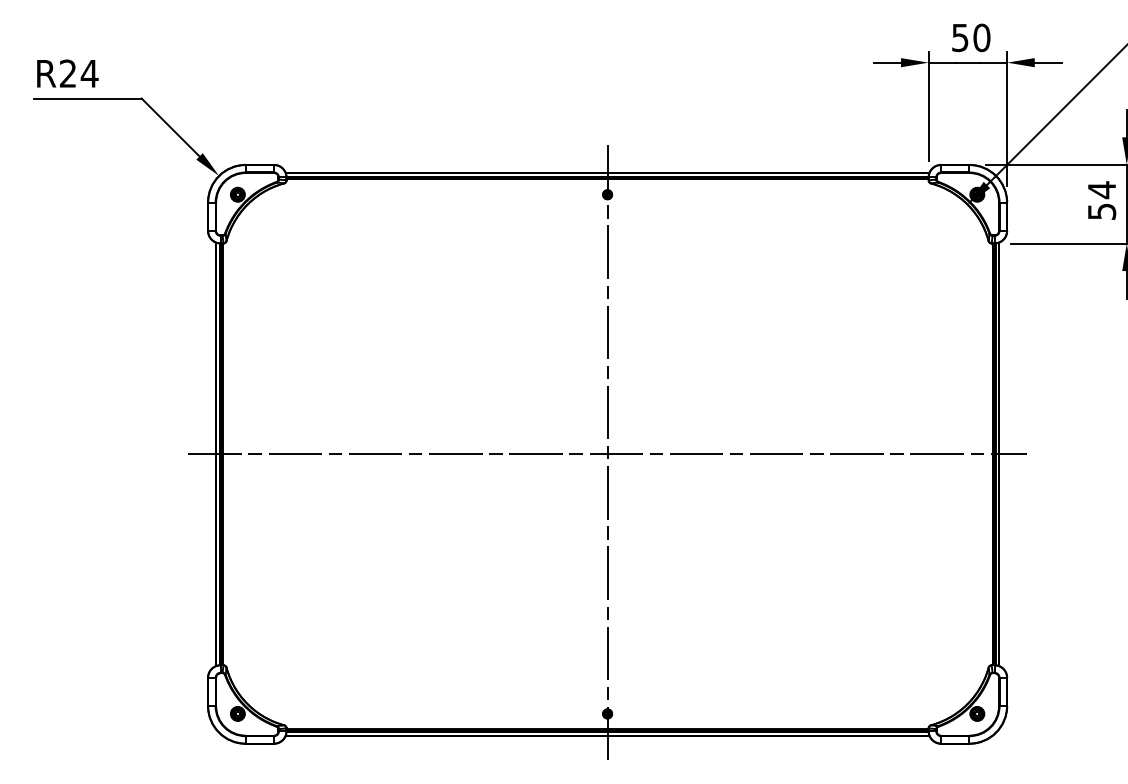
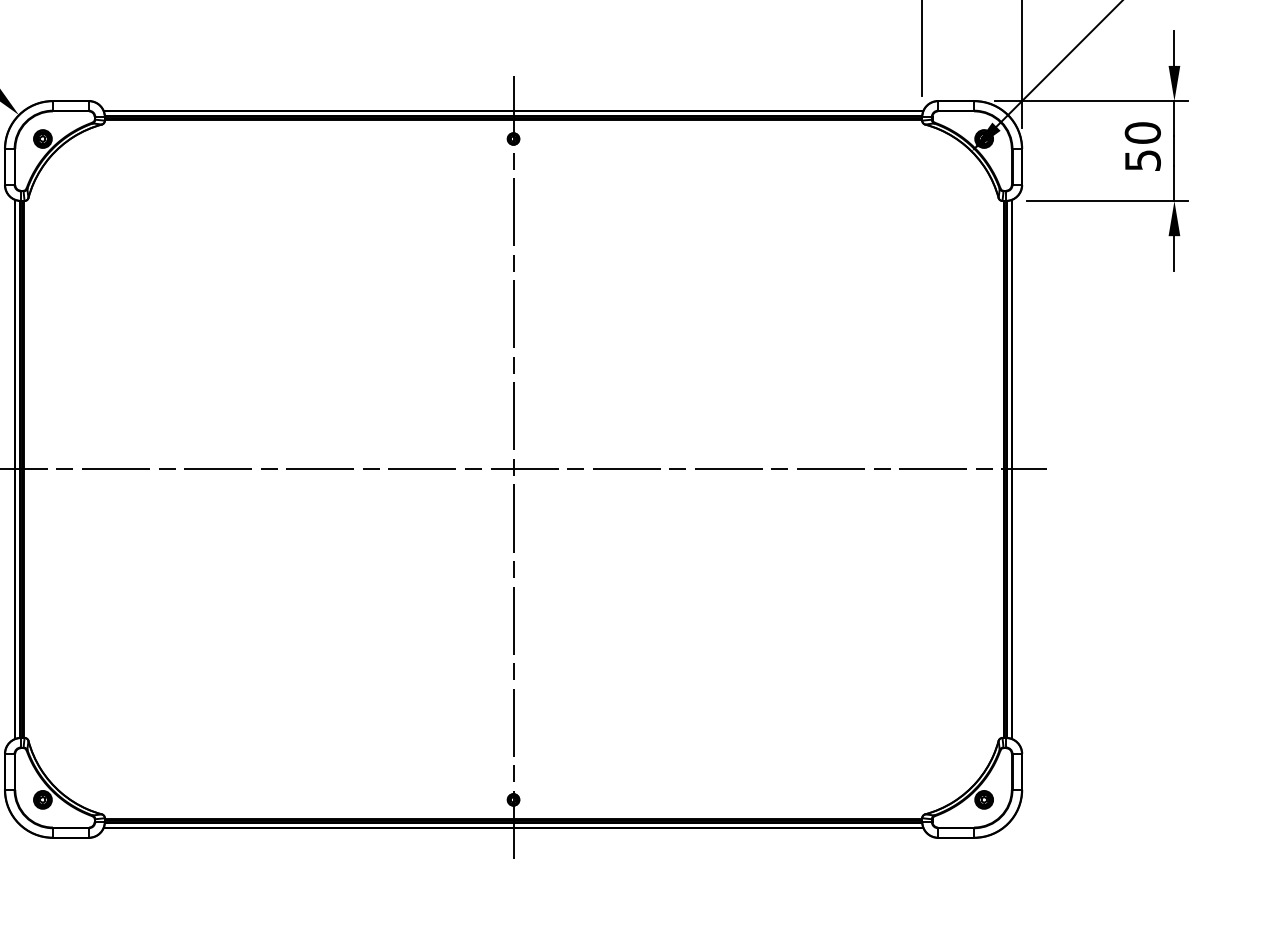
text: (1101, 190) -> (1142, 133), 54 -> 50

